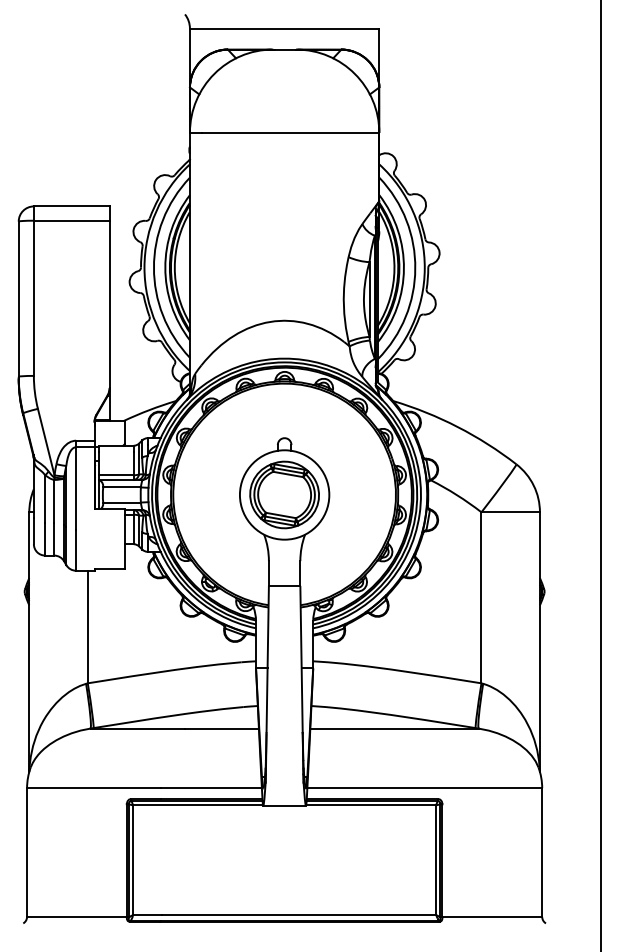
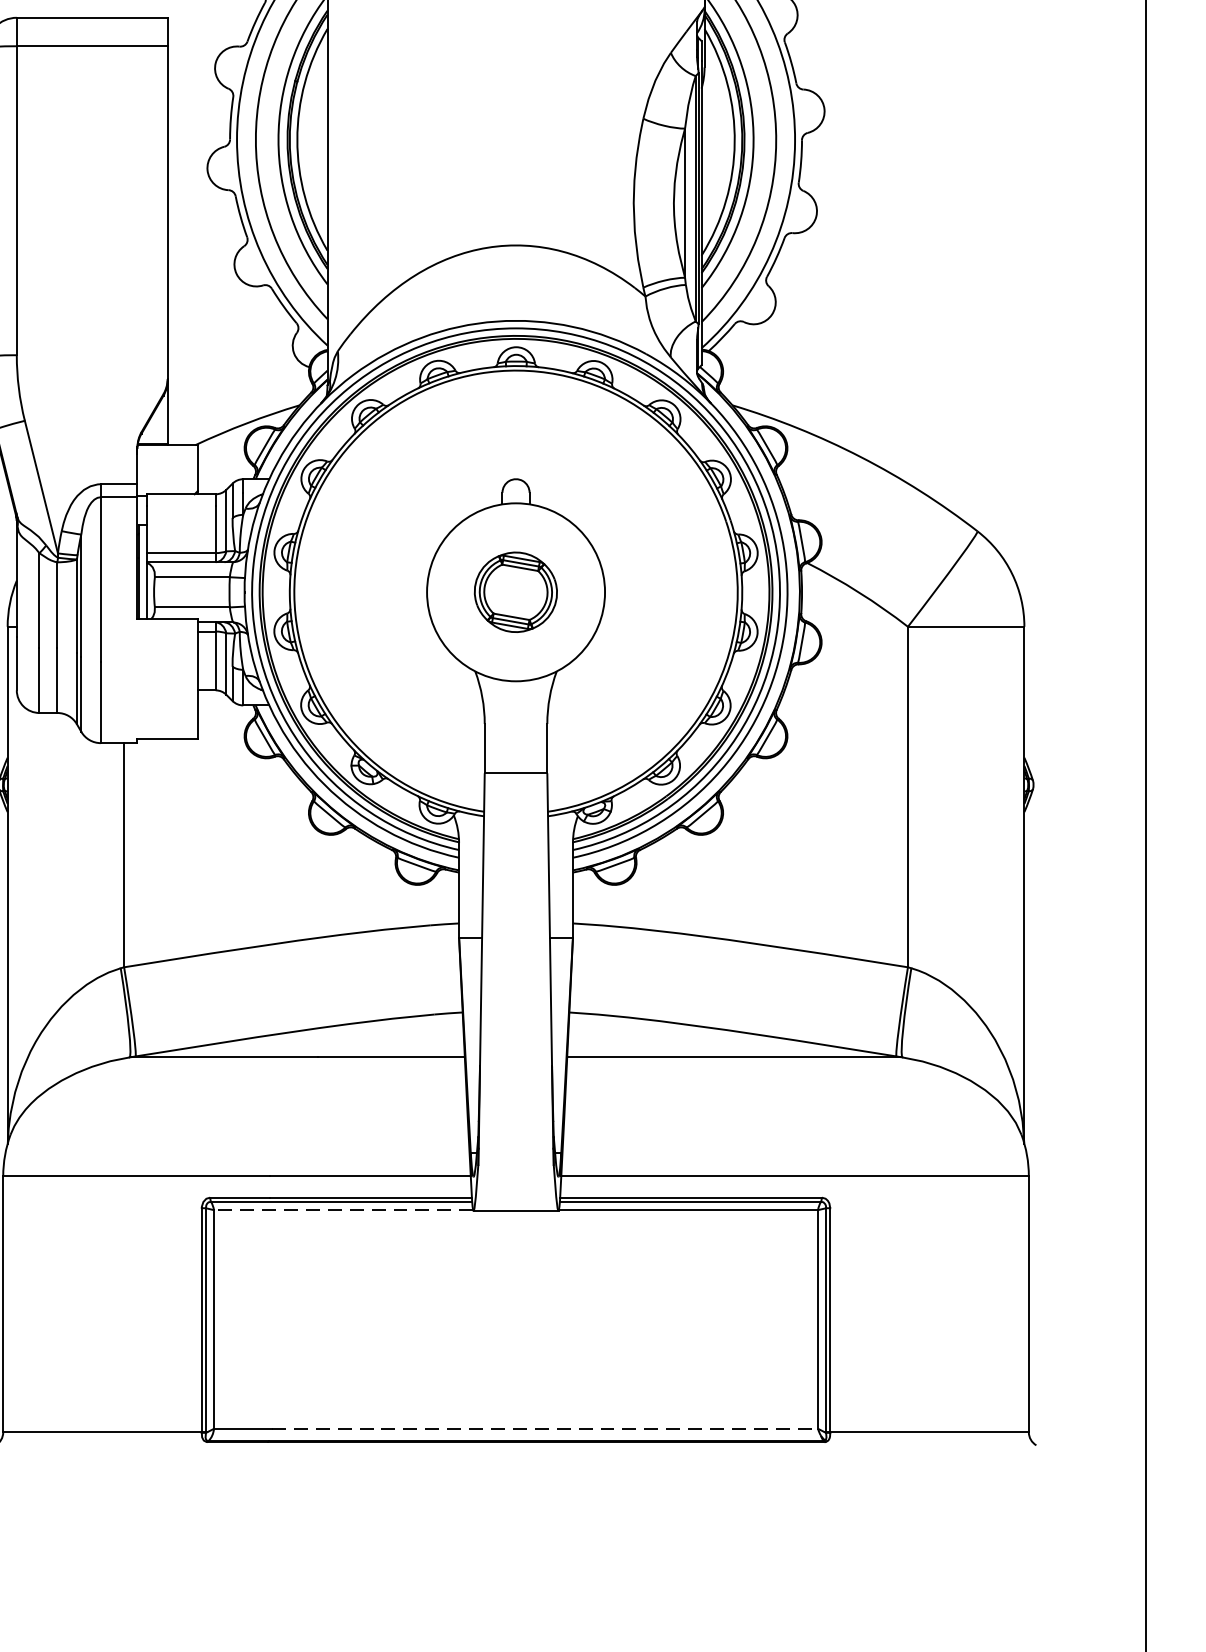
part: (284, 494) -> (515, 591), size x0.6
line: (197, 805) -> (342, 1210), solid -> dashed
line: (299, 915) -> (545, 1429), solid -> dashed

